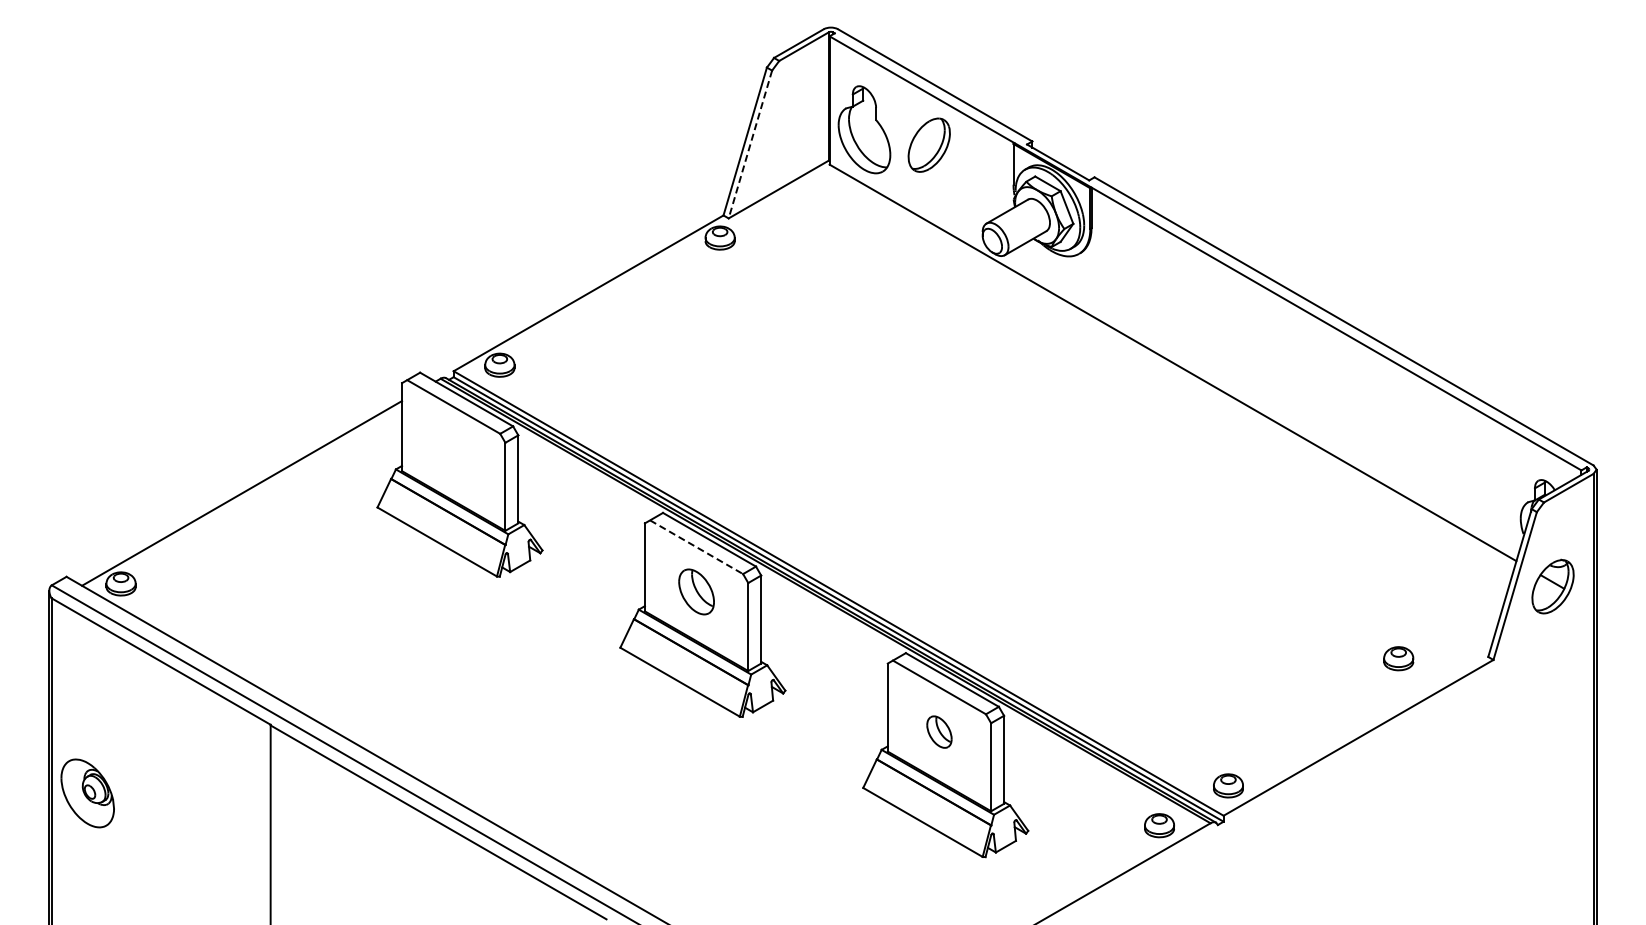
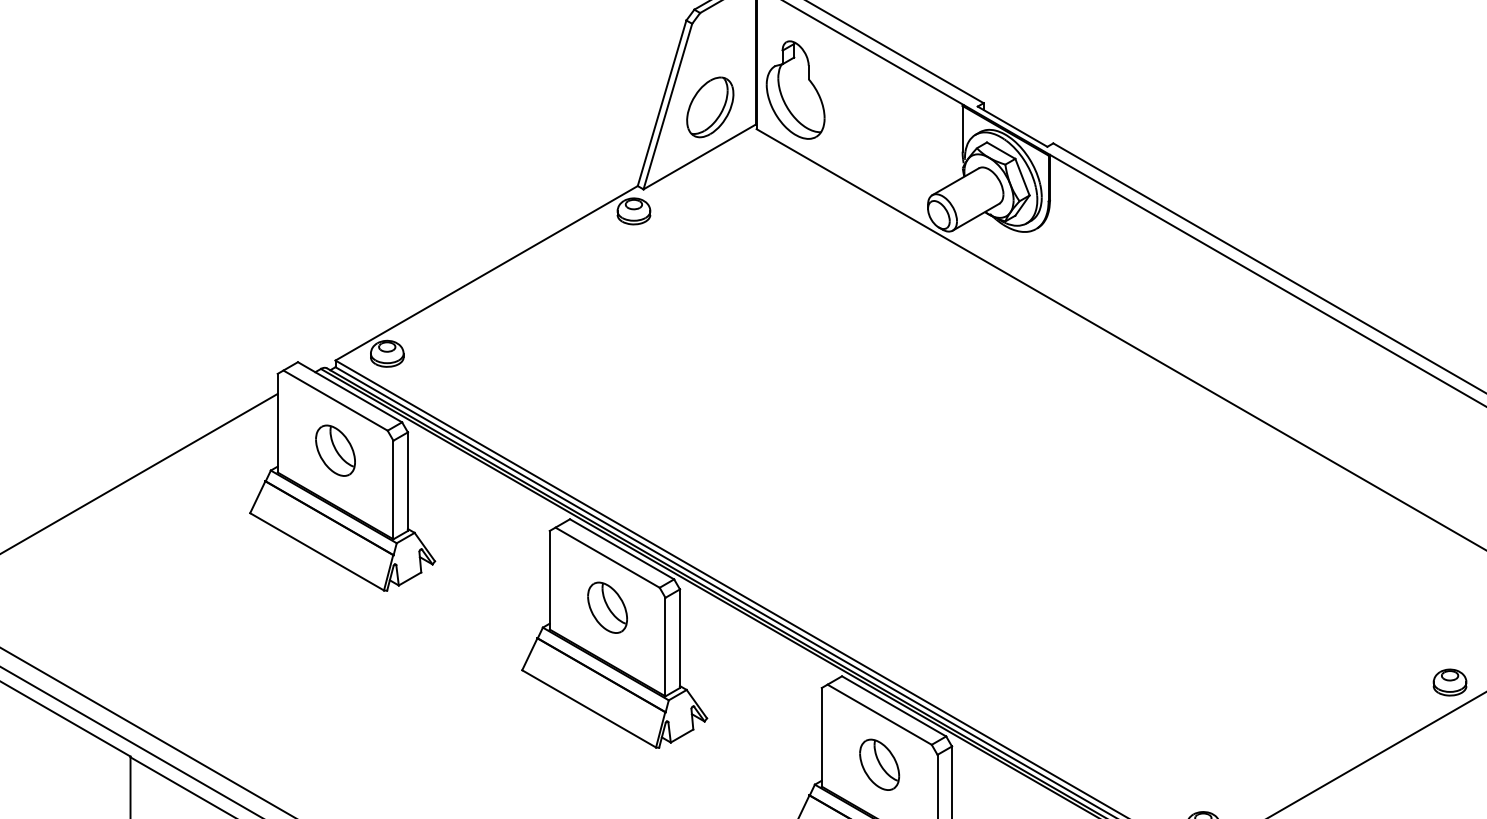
line: (750, 144) -> (667, 106), dashed -> solid
part: (928, 144) -> (709, 106), moved
part: (453, 451) -> (335, 450), added
line: (696, 547) -> (607, 557), dashed -> solid
part: (1398, 658) -> (1449, 682), moved
part: (939, 731) -> (879, 764), size x1.43

